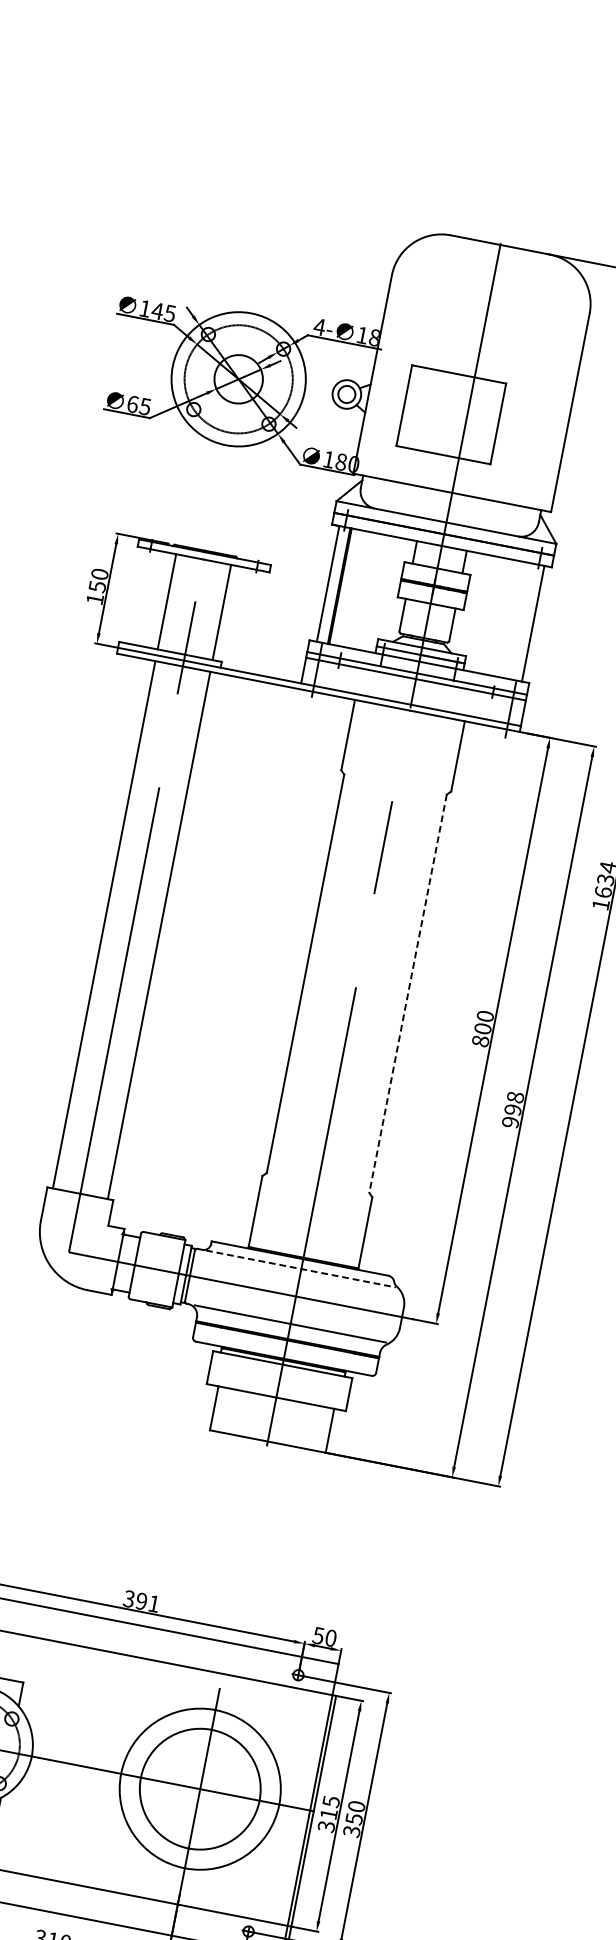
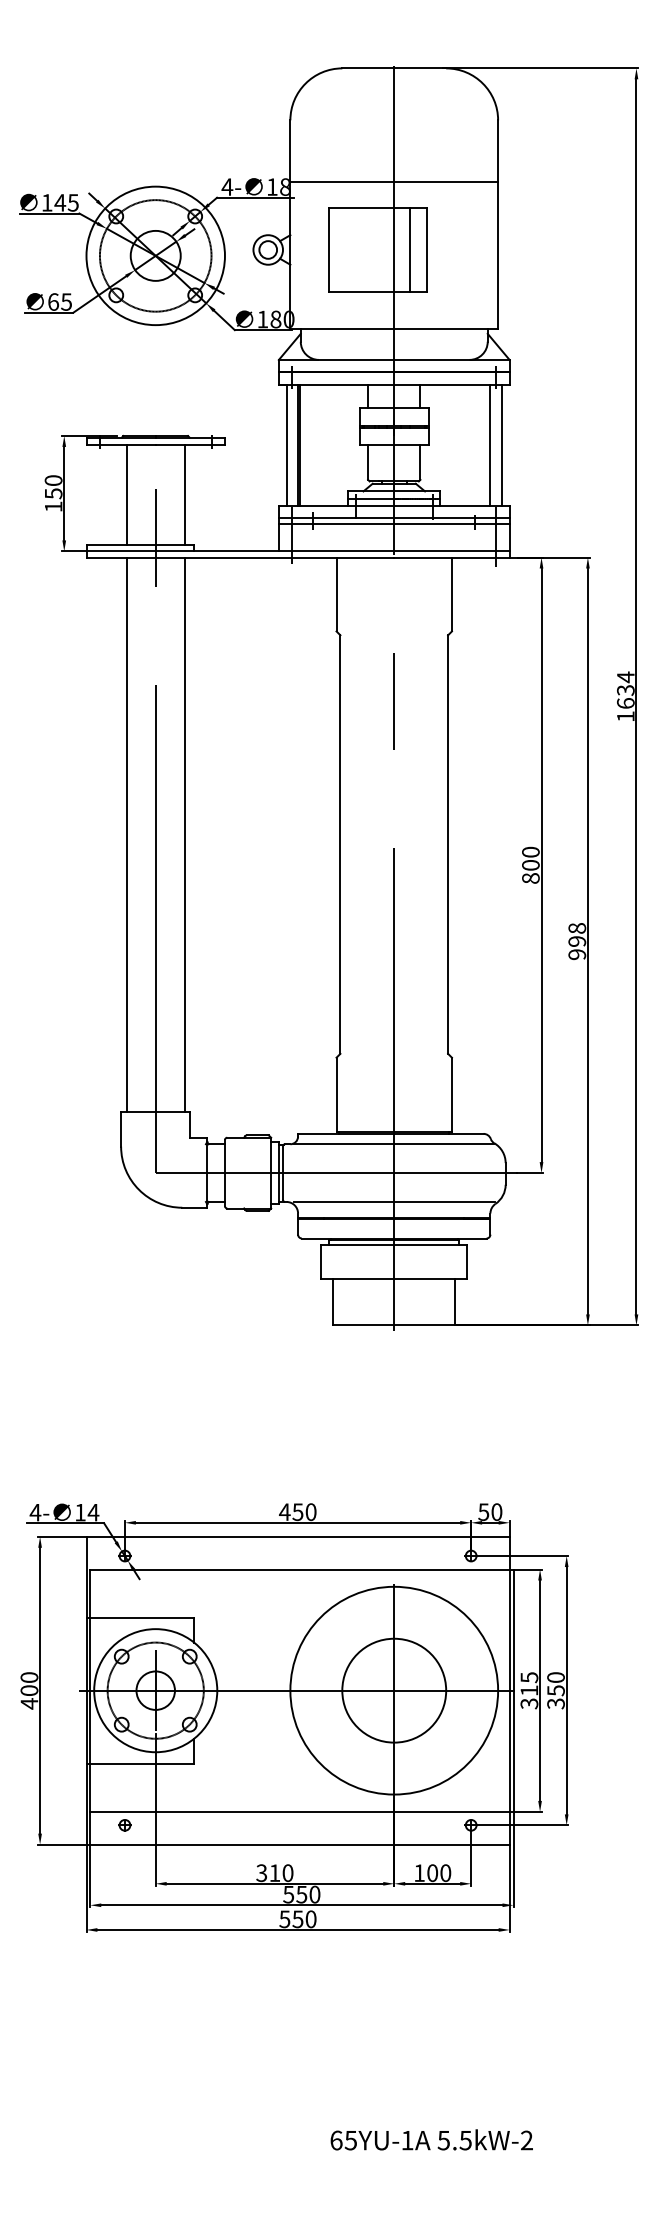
line: (479, 353) -> (394, 182), added
line: (482, 420) -> (410, 249), added
line: (522, 621) -> (490, 445), added
line: (408, 994) -> (448, 845), dashed -> solid
line: (300, 1269) -> (393, 1144), dashed -> solid
text: (141, 1601) -> (297, 1512), 391 -> 450
circle: (200, 1789) -> (394, 1690), size x0.62
circle: (200, 1789) -> (394, 1690), size x1.67

